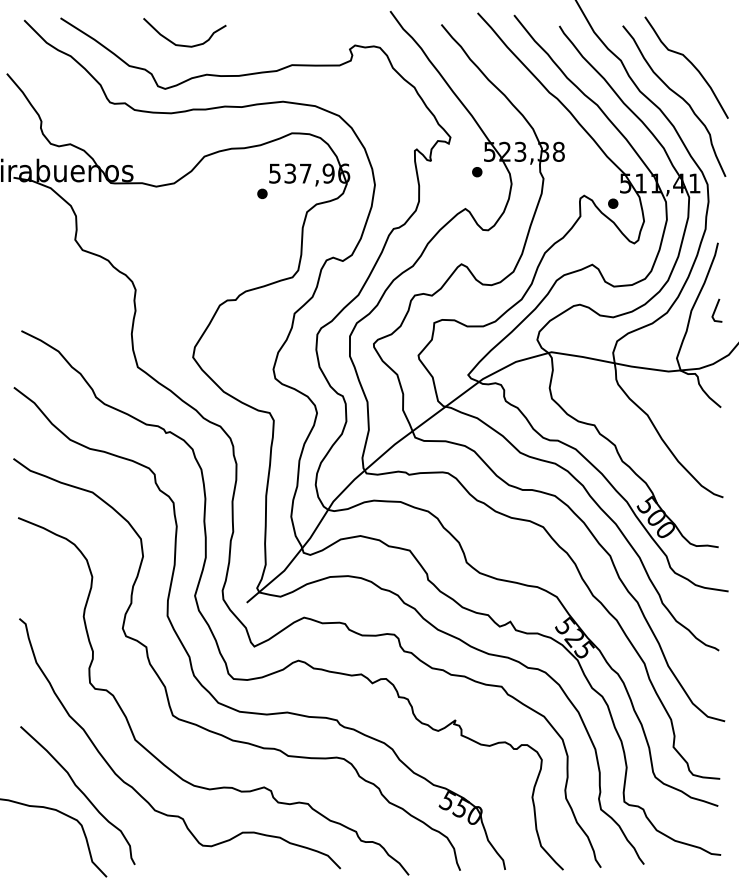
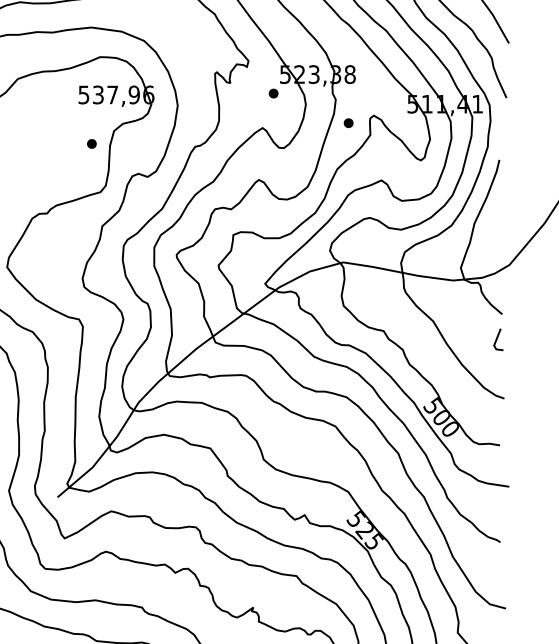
part: (262, 193) -> (91, 143), moved
part: (613, 203) -> (348, 122), moved
line: (716, 309) -> (497, 338), moved

